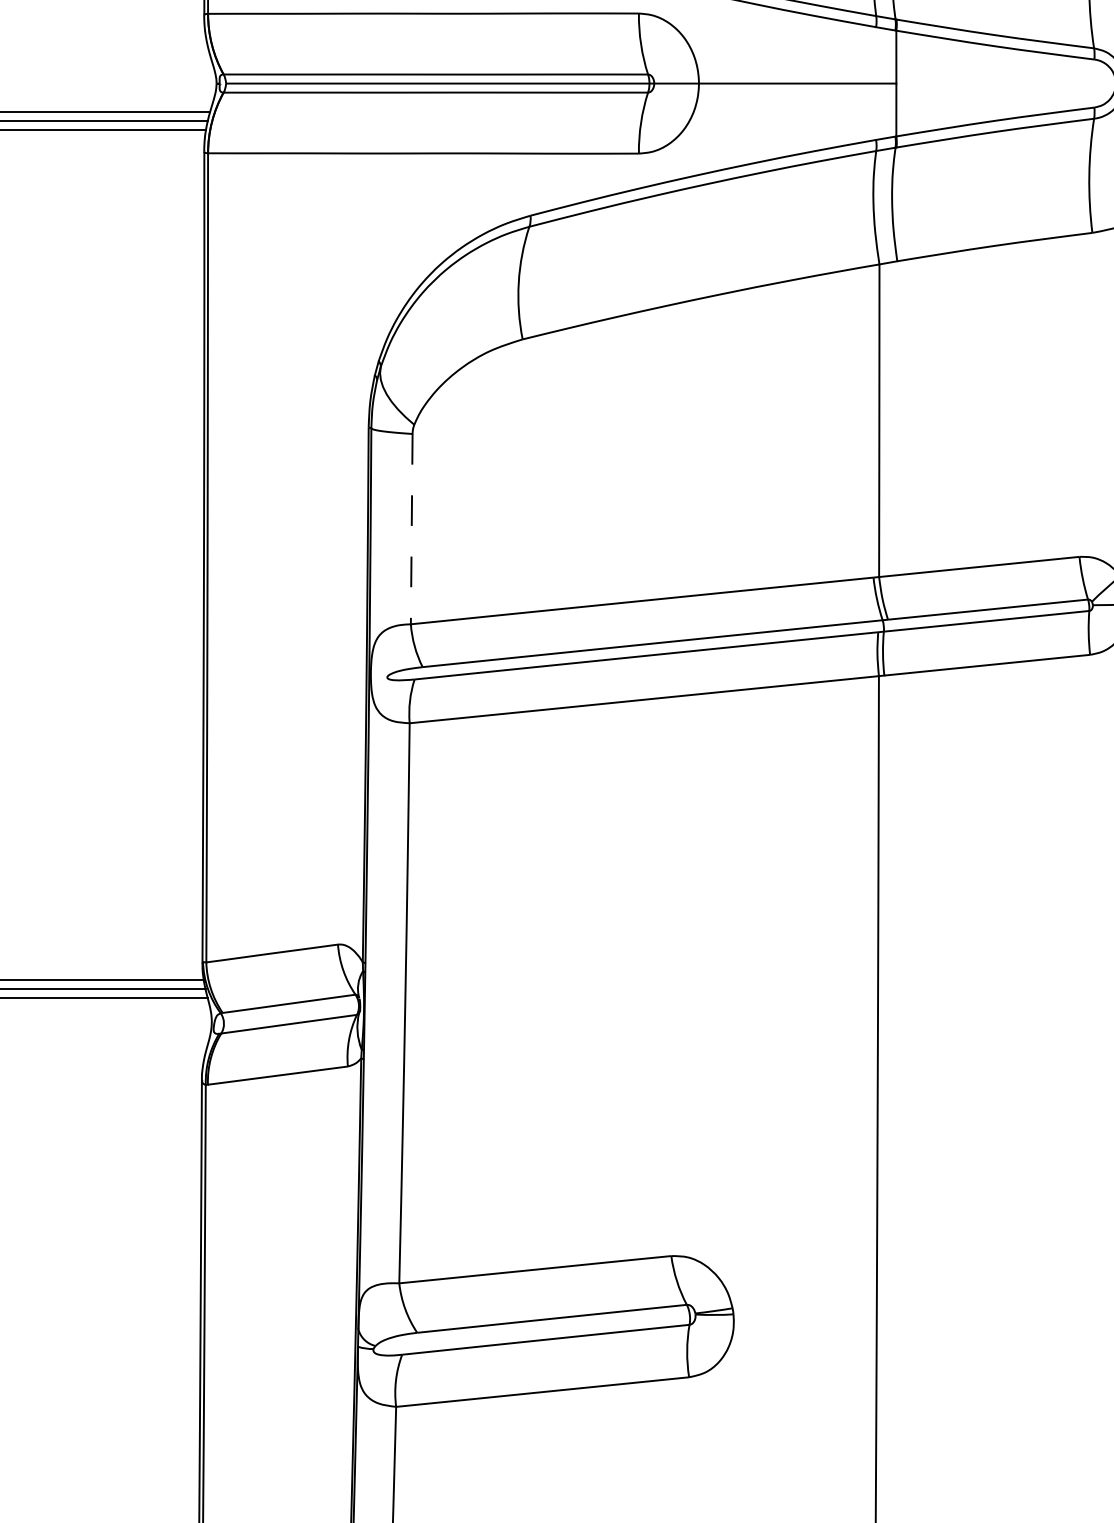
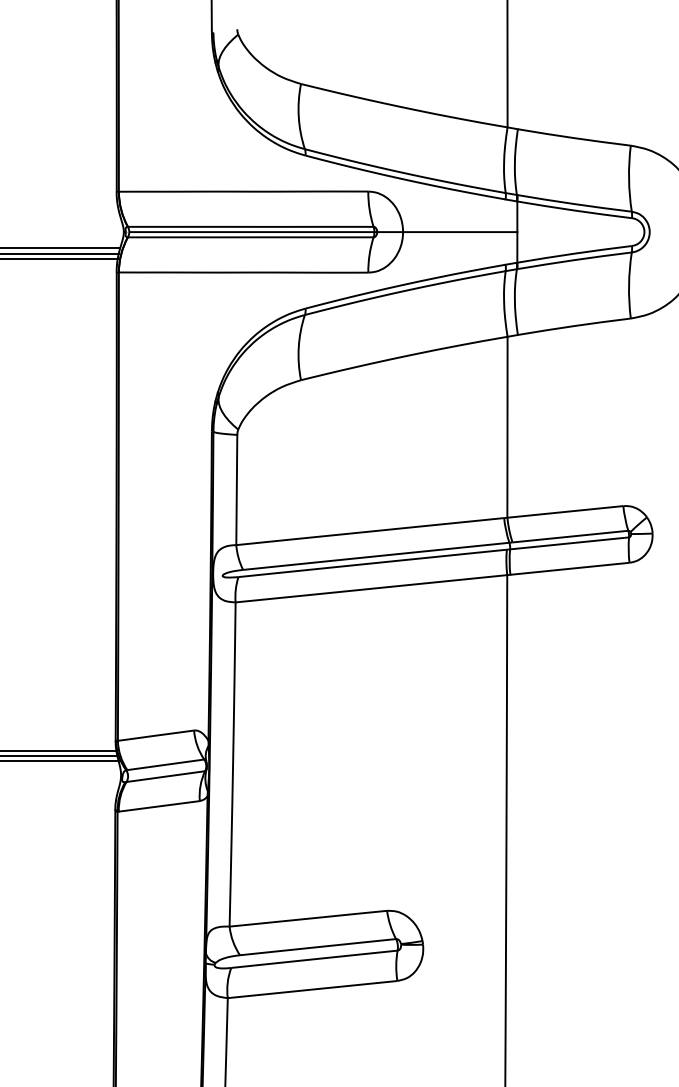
line: (411, 529) -> (236, 490), dashed -> solid

